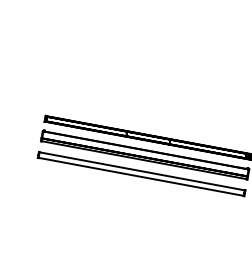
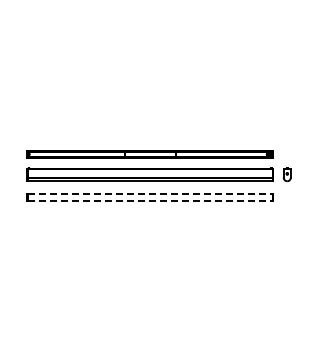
line: (142, 171) -> (150, 194), solid -> dashed
line: (141, 176) -> (150, 200), solid -> dashed

